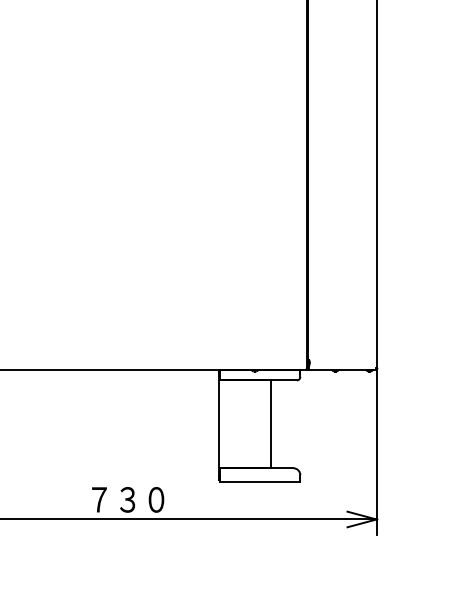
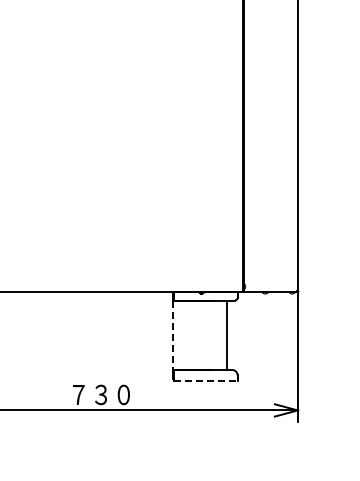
line: (271, 423) -> (227, 334), moved
line: (219, 424) -> (173, 335), solid -> dashed
line: (259, 482) -> (205, 381), solid -> dashed

